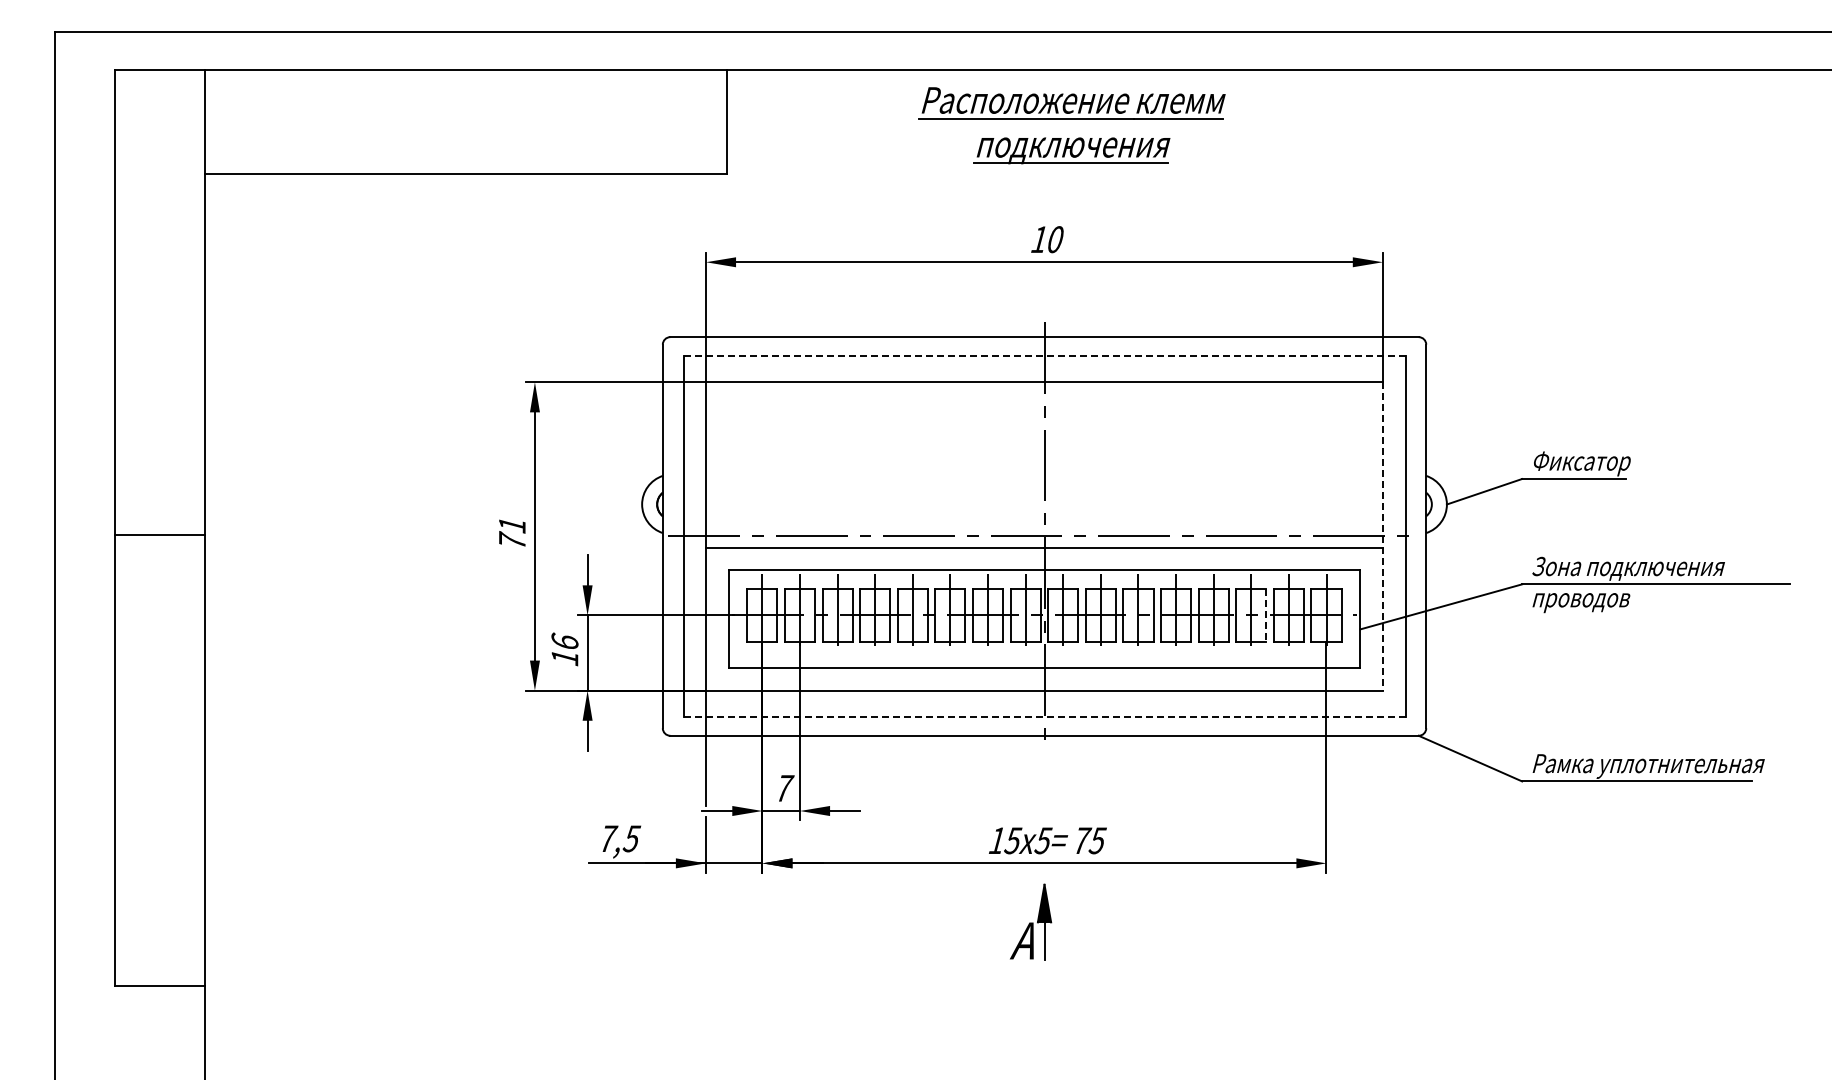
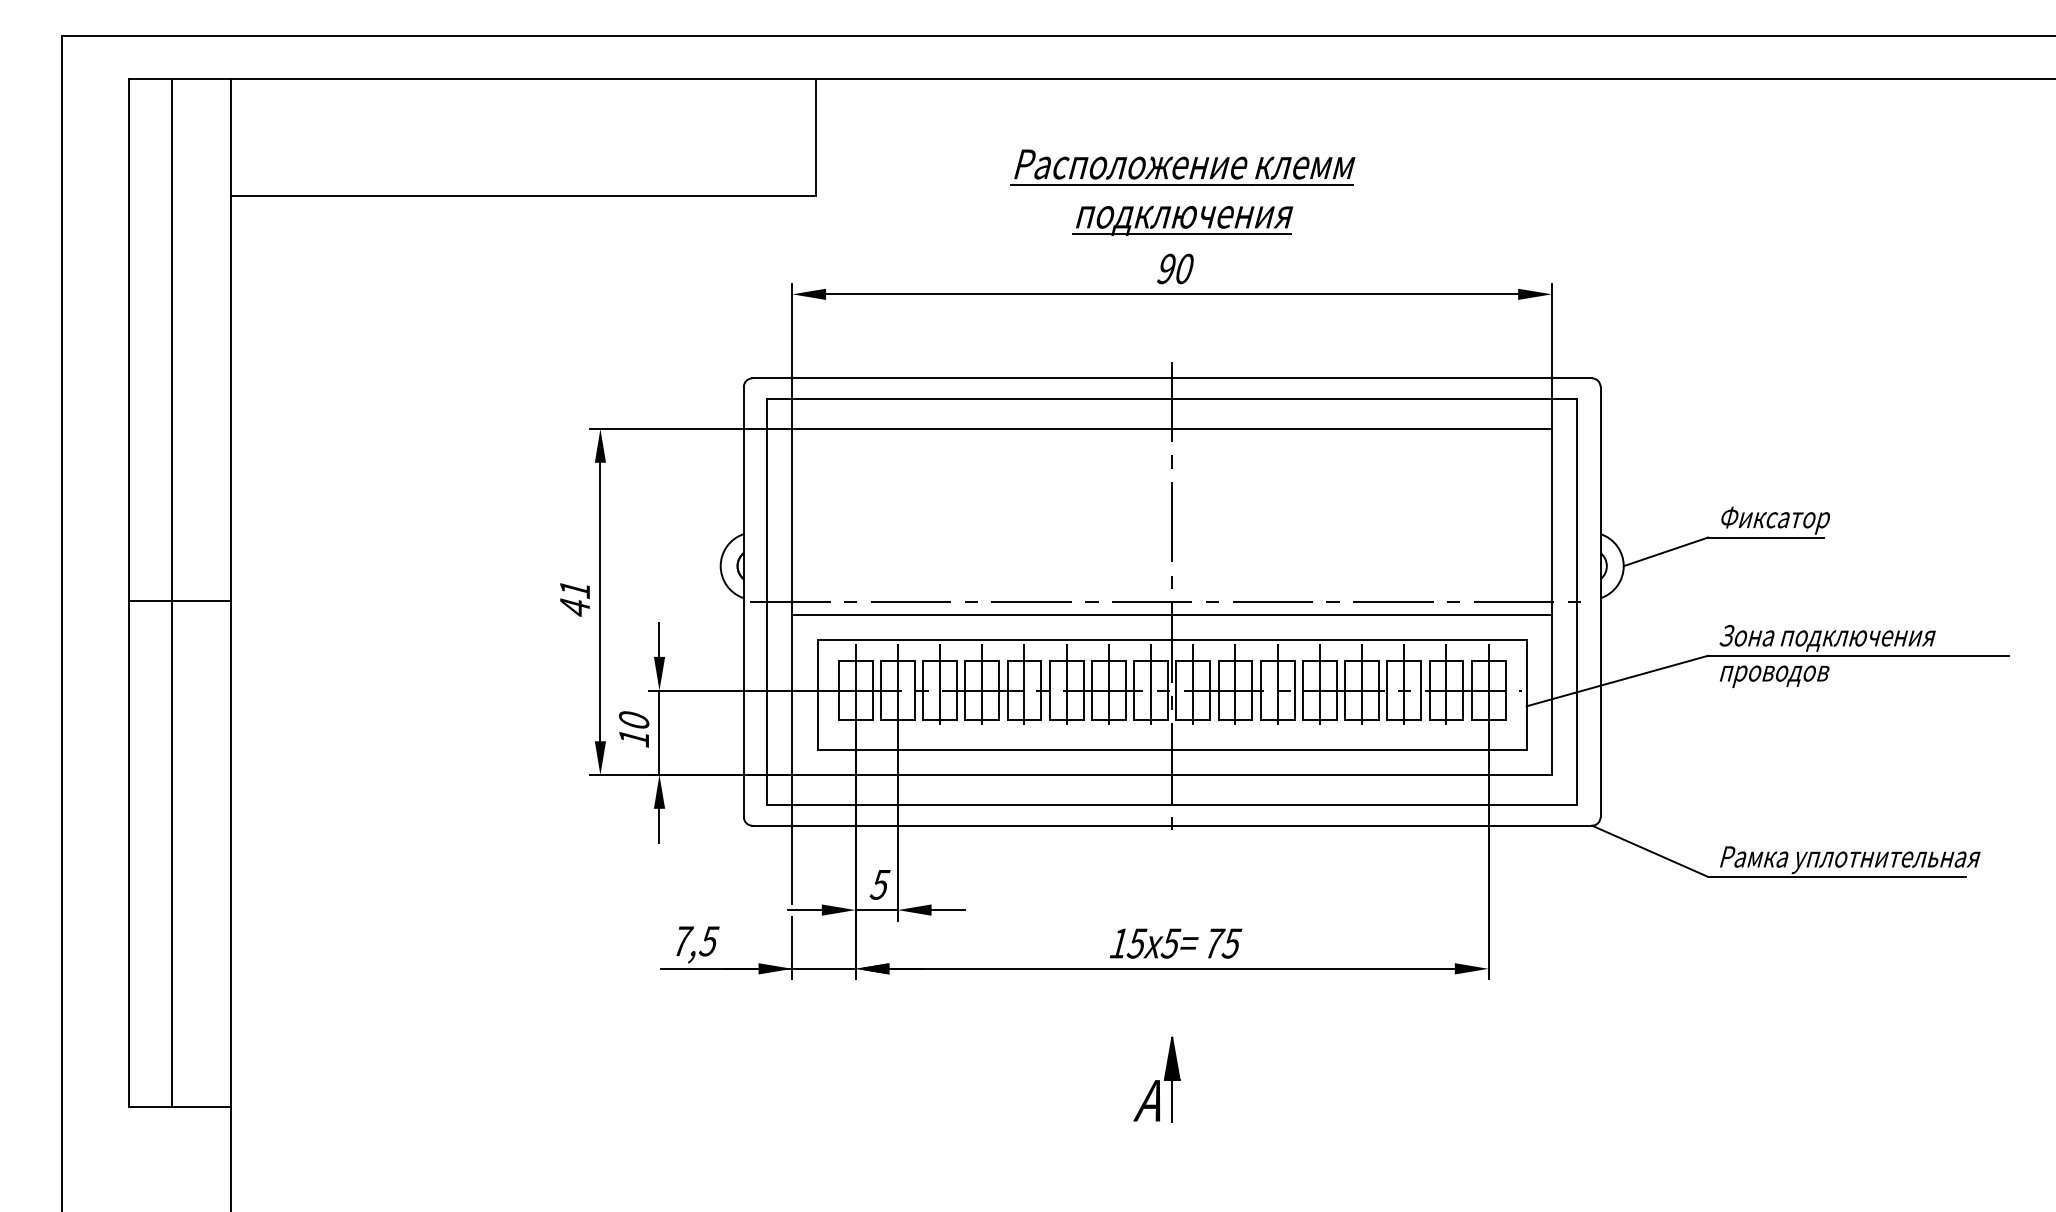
part: (1071, 125) -> (1182, 192), moved
text: (1039, 239) -> (1166, 268), 10 -> 90
line: (1044, 355) -> (1172, 398), dashed -> solid
line: (152, 528) -> (171, 593), added
line: (1382, 536) -> (1551, 602), dashed -> solid
text: (512, 540) -> (575, 606), 71 -> 41
line: (1266, 615) -> (1421, 690), dashed -> solid
text: (564, 640) -> (633, 718), 16 -> 10
line: (1045, 716) -> (1173, 804), dashed -> solid
text: (784, 788) -> (880, 884), 7 -> 5
part: (1031, 921) -> (1157, 1078), moved

